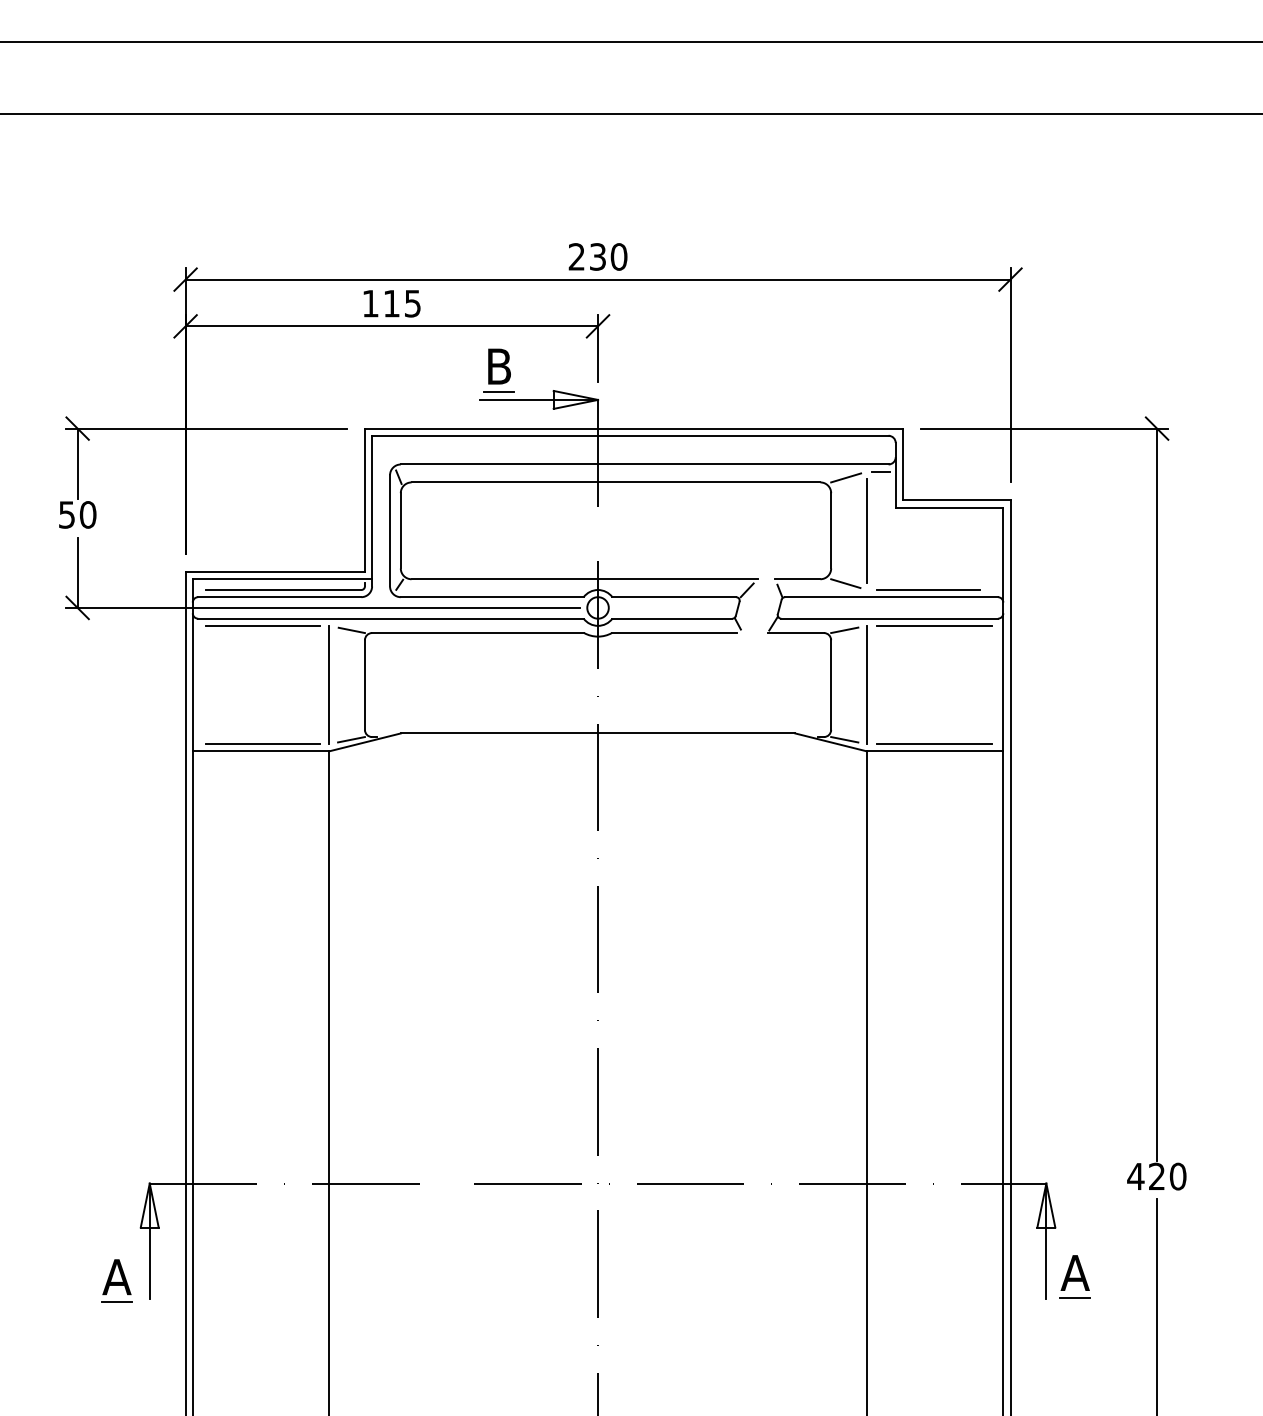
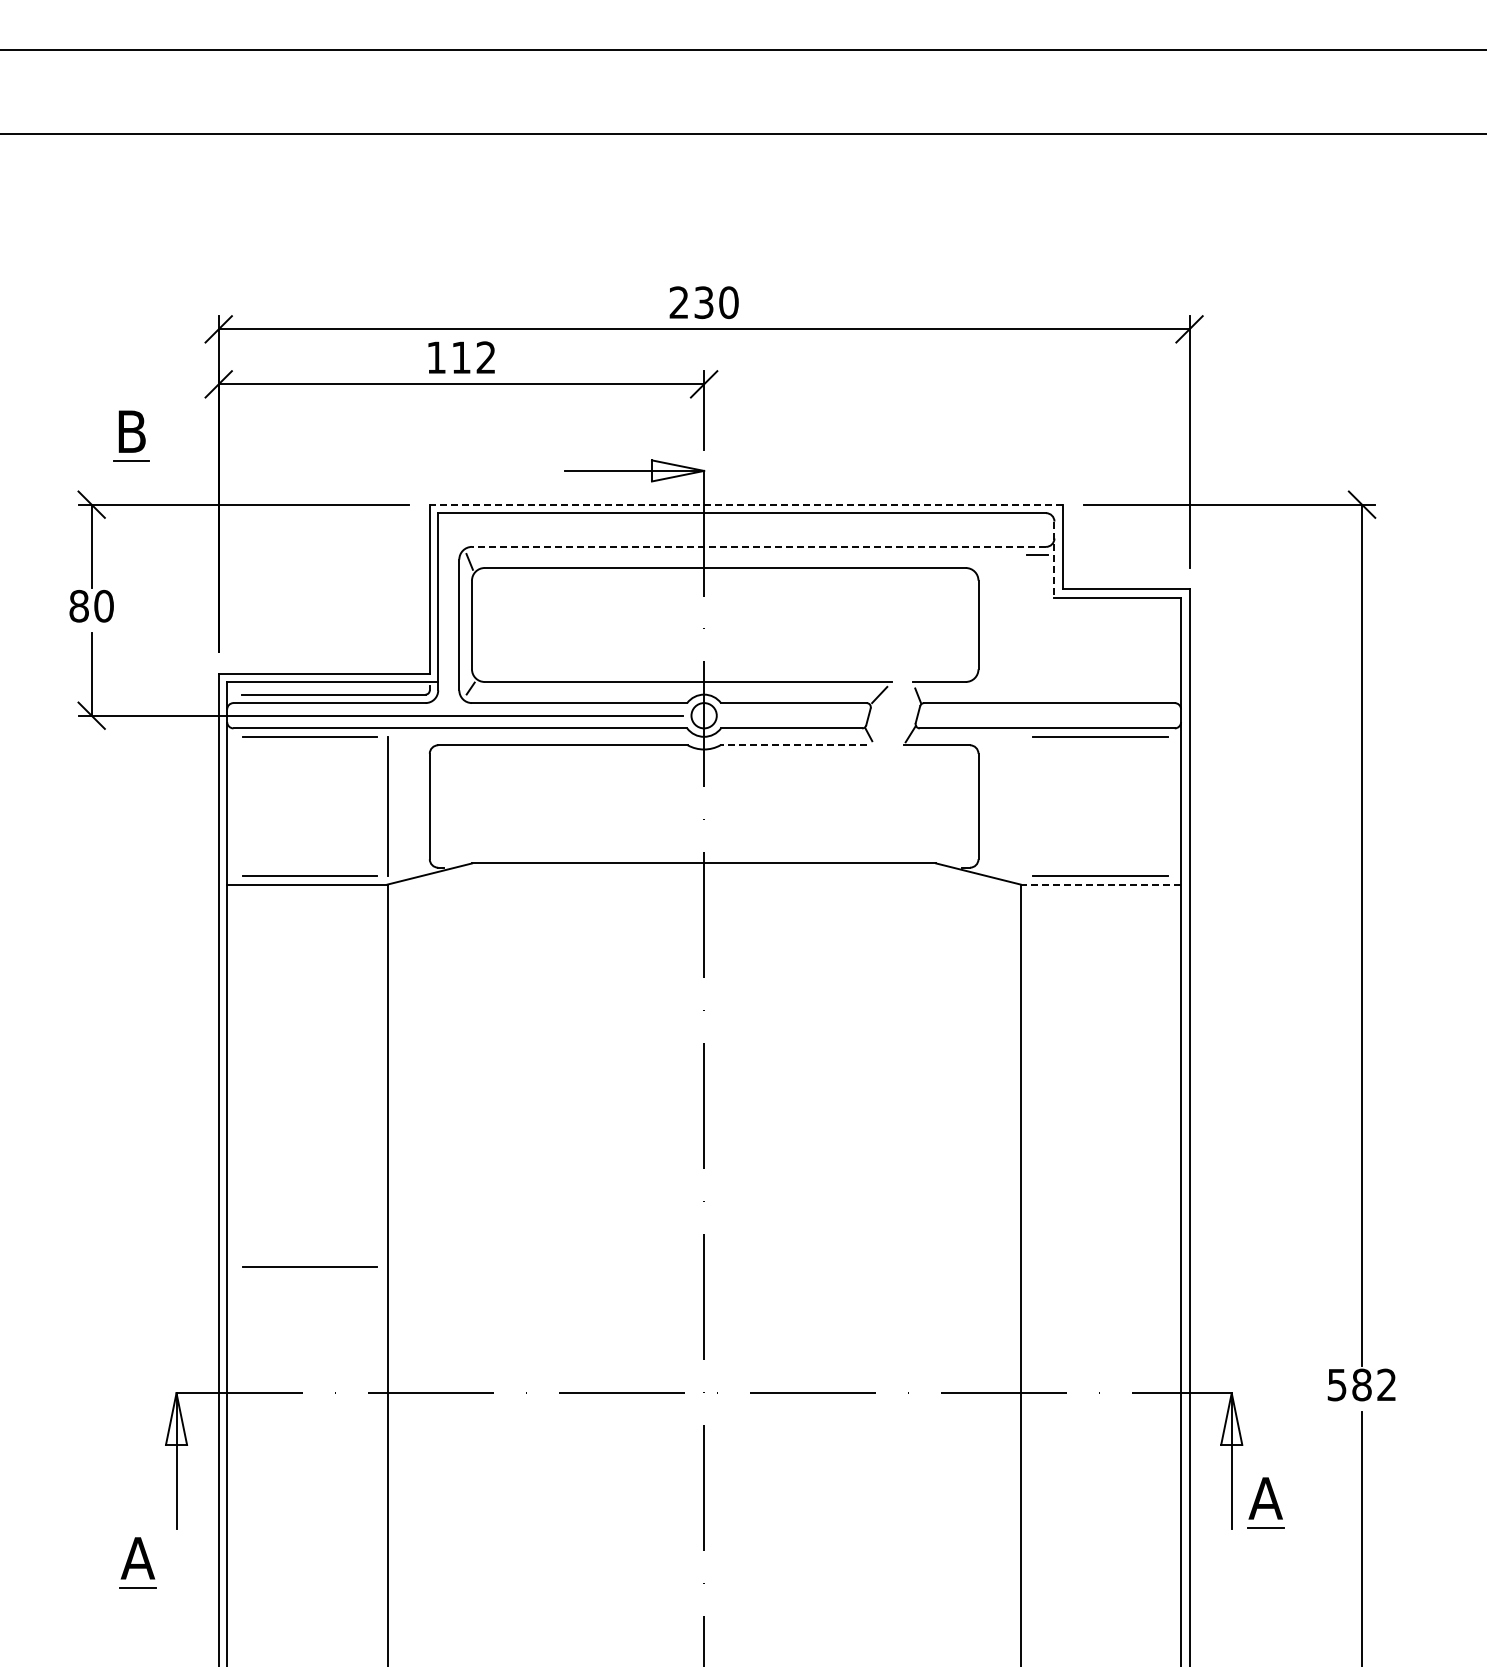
text: (412, 303) -> (485, 357), 115 -> 112
part: (498, 369) -> (131, 435), moved
line: (634, 428) -> (746, 504), solid -> dashed
line: (644, 464) -> (758, 546), solid -> dashed
line: (895, 475) -> (1054, 559), solid -> dashed
line: (845, 477) -> (995, 562), removed
text: (66, 514) -> (78, 605), 50 -> 80
line: (866, 530) -> (1020, 624), removed
line: (845, 583) -> (995, 686), removed
line: (928, 589) -> (1092, 694), removed
line: (844, 629) -> (994, 741), removed
line: (351, 630) -> (413, 742), removed
line: (673, 633) -> (793, 745), solid -> dashed
line: (866, 685) -> (1020, 806), removed
line: (351, 739) -> (413, 870), removed
line: (844, 739) -> (994, 870), removed
line: (934, 751) -> (1100, 884), solid -> dashed
line: (262, 1075) -> (309, 1266), added
text: (1156, 1176) -> (1361, 1384), 420 -> 582
part: (116, 1280) -> (137, 1562), moved

